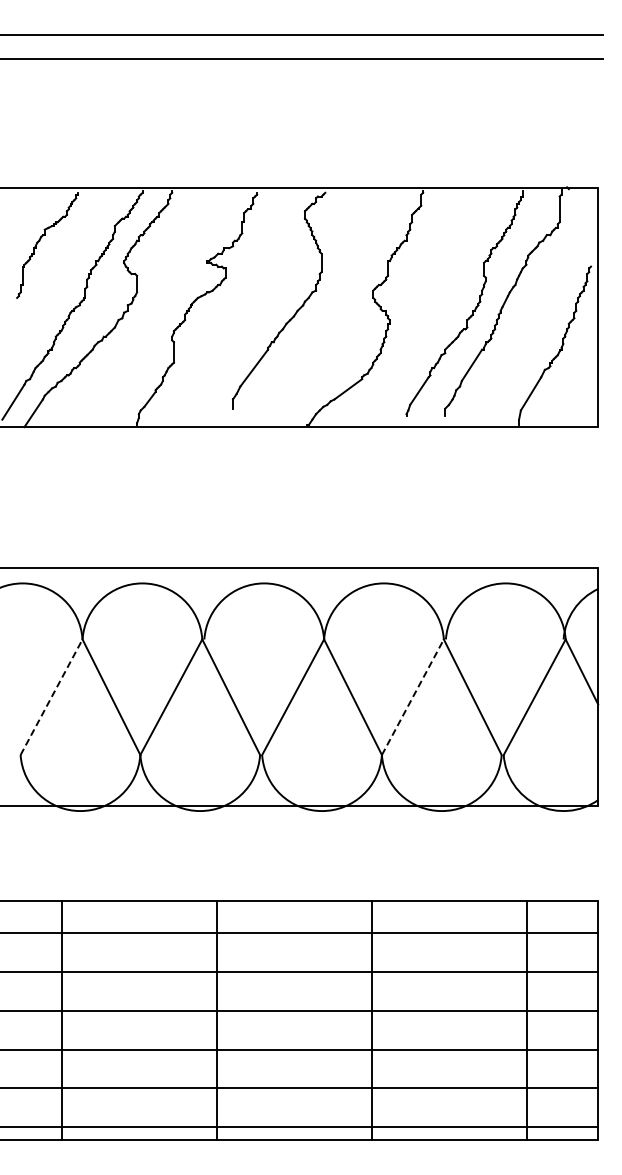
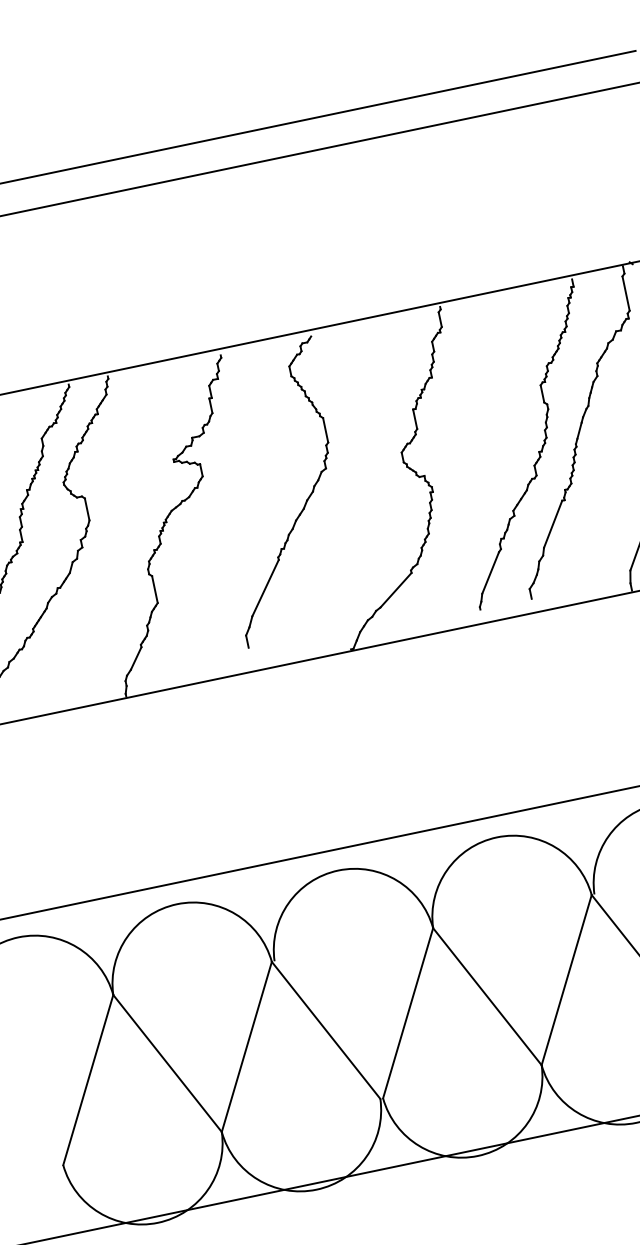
line: (51, 697) -> (88, 1080), dashed -> solid
line: (412, 697) -> (566, 980), dashed -> solid

